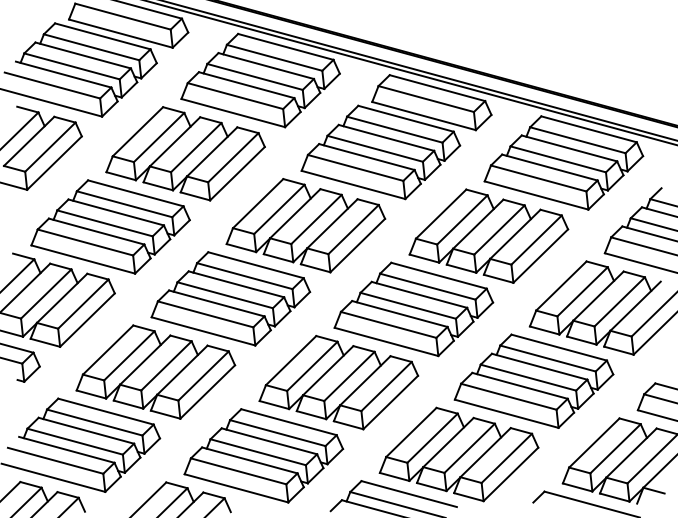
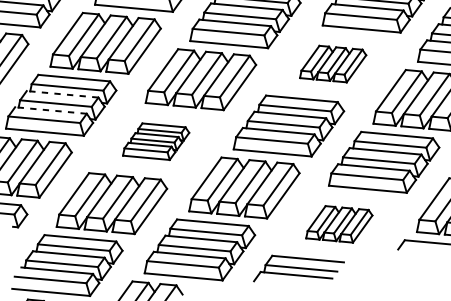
line: (115, 212) -> (62, 94), solid -> dashed
line: (96, 231) -> (50, 110), solid -> dashed
part: (488, 235) -> (332, 63), size x0.6
part: (230, 298) -> (155, 141), size x0.6
part: (458, 454) -> (338, 224), size x0.6

